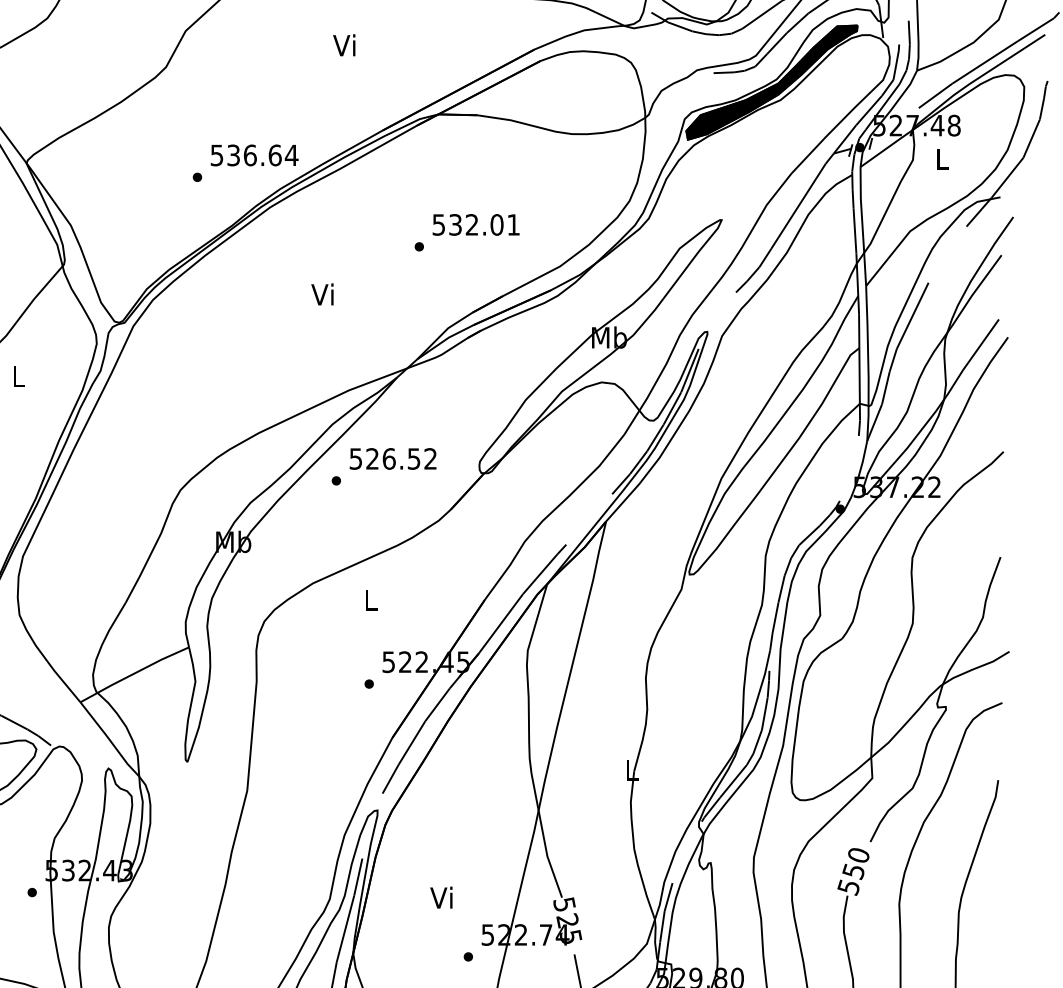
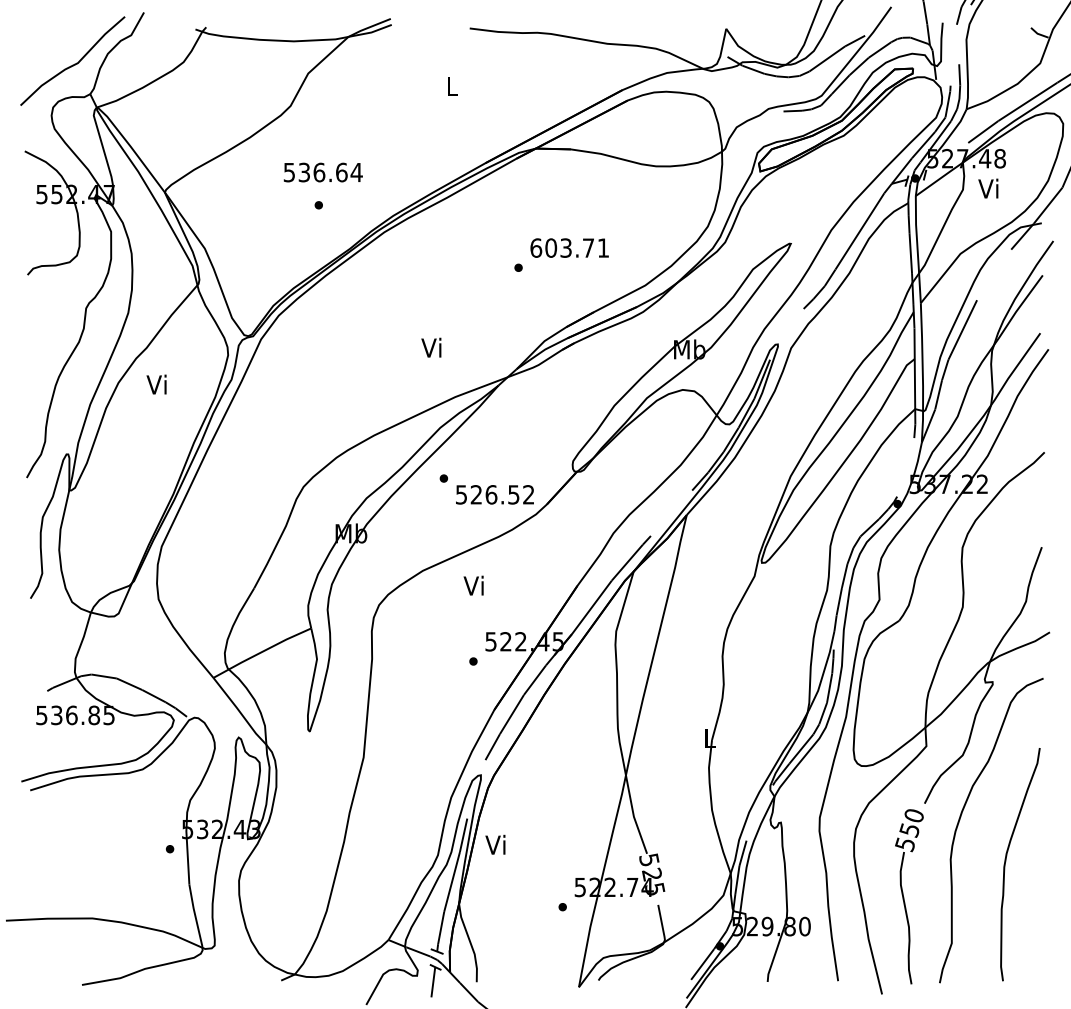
text: (343, 45) -> (450, 86), Vi -> L
fill: (771, 82) -> (835, 119), removed
text: (253, 155) -> (322, 172), moved
text: (941, 158) -> (988, 188), L -> Vi
text: (468, 224) -> (562, 247), 532.01 -> 603.71
text: (322, 294) -> (431, 347), moved
text: (17, 376) -> (156, 384), L -> Vi
text: (392, 458) -> (494, 494), moved
text: (369, 599) -> (473, 585), L -> Vi
text: (441, 897) -> (495, 844), moved

